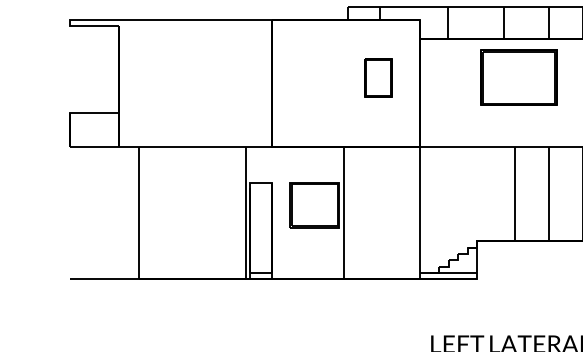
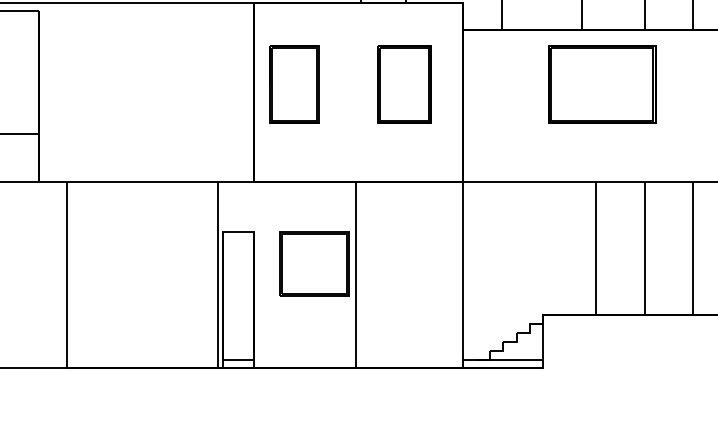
part: (300, 77) -> (294, 83), added
part: (378, 77) -> (404, 83), size x1.43

